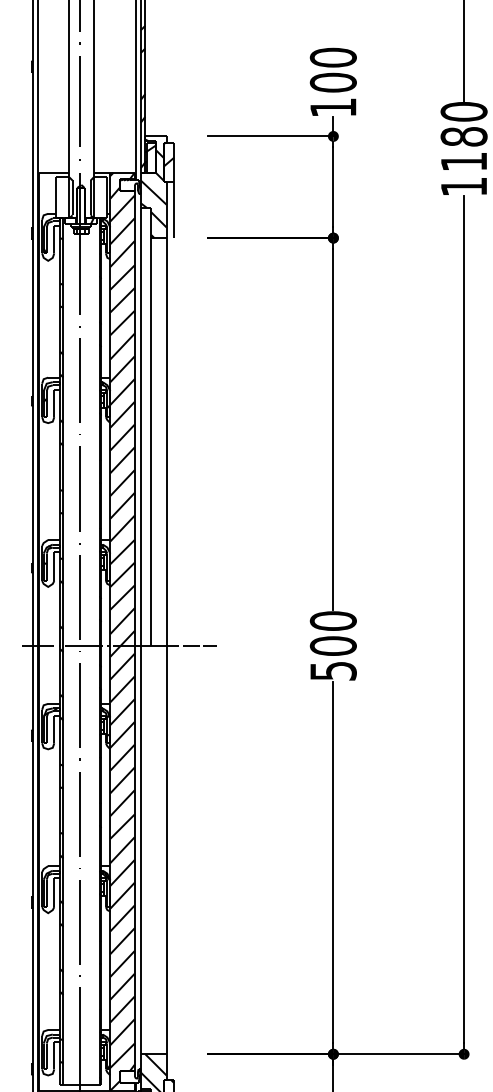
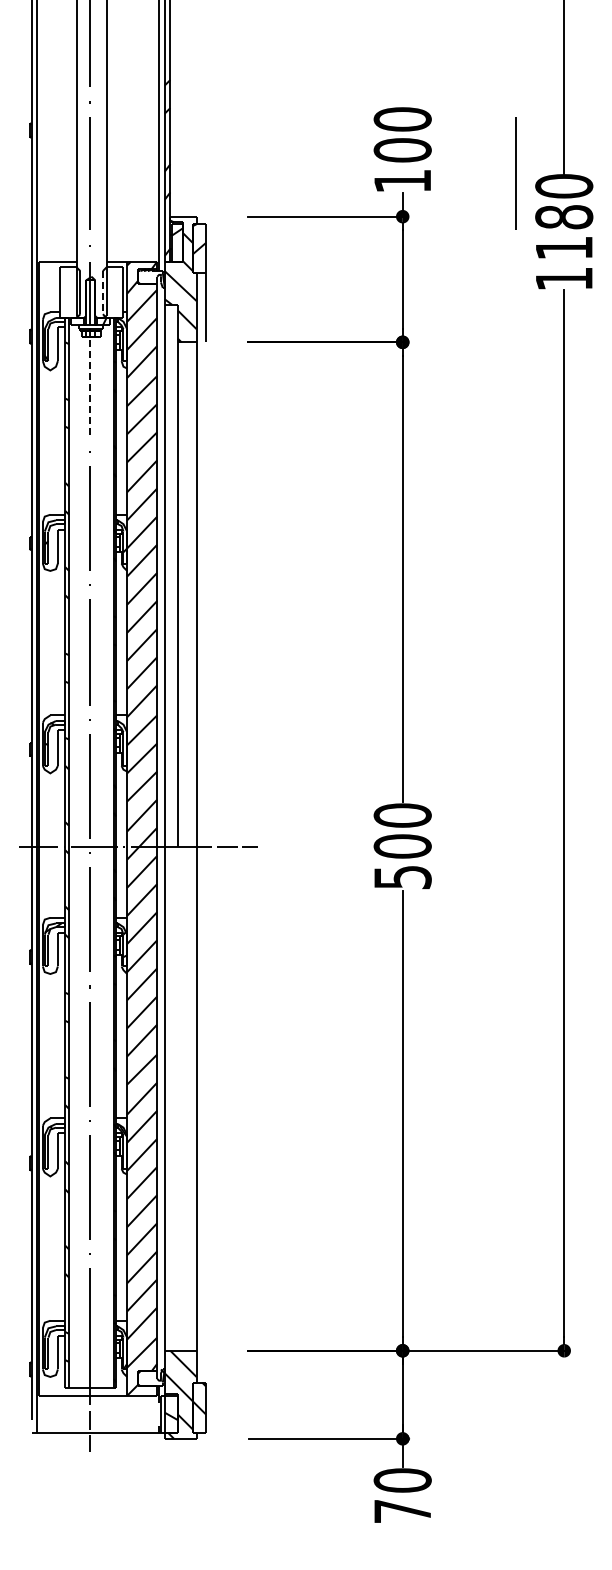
line: (424, 101) -> (515, 173), added
line: (90, 197) -> (102, 292), solid -> dashed
line: (79, 266) -> (89, 377), solid -> dashed

